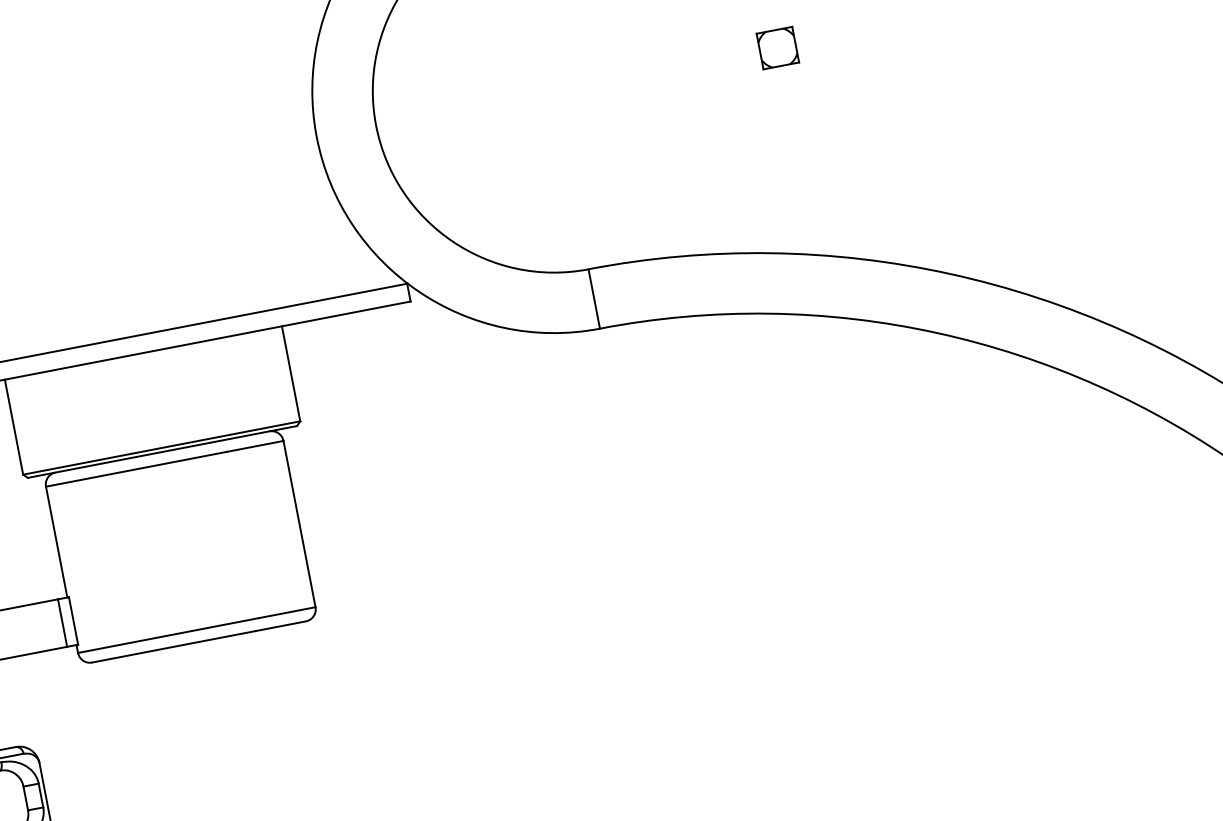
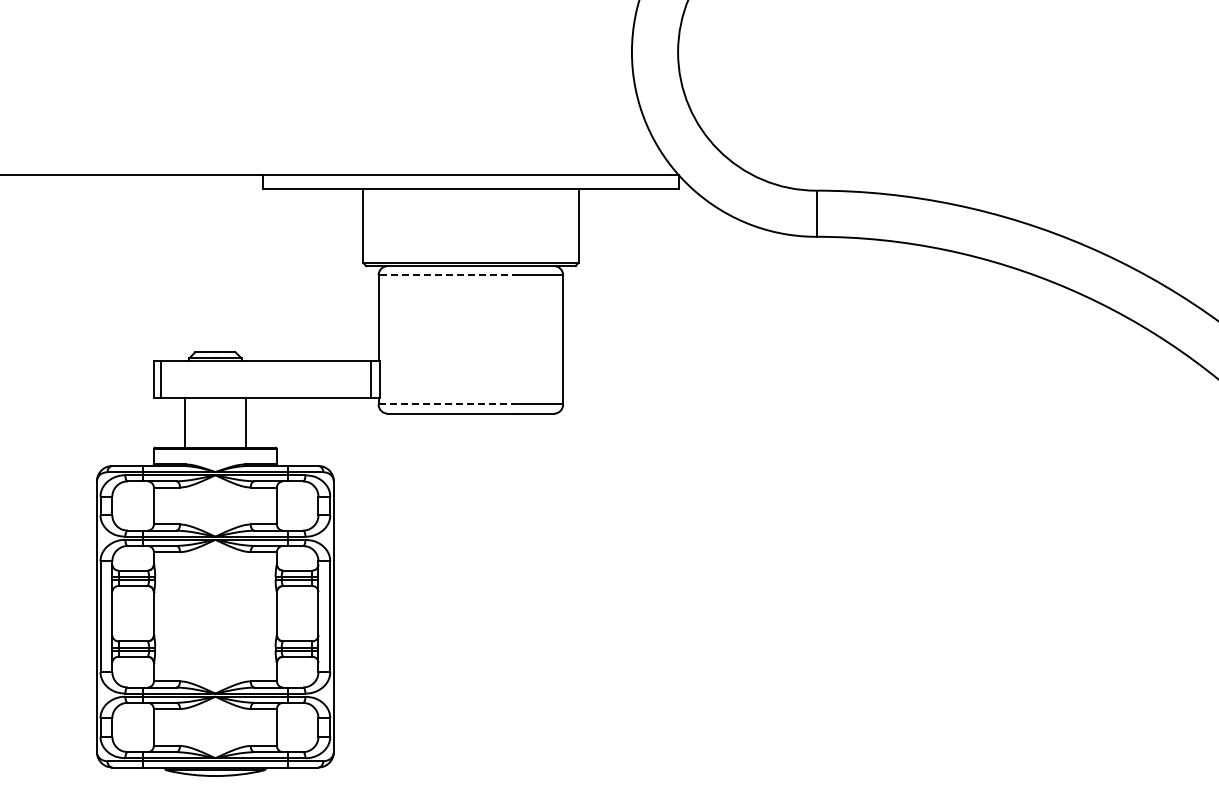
part: (776, 47) -> (989, 51), removed
line: (135, 469) -> (448, 275), solid -> dashed
line: (169, 635) -> (449, 404), solid -> dashed

